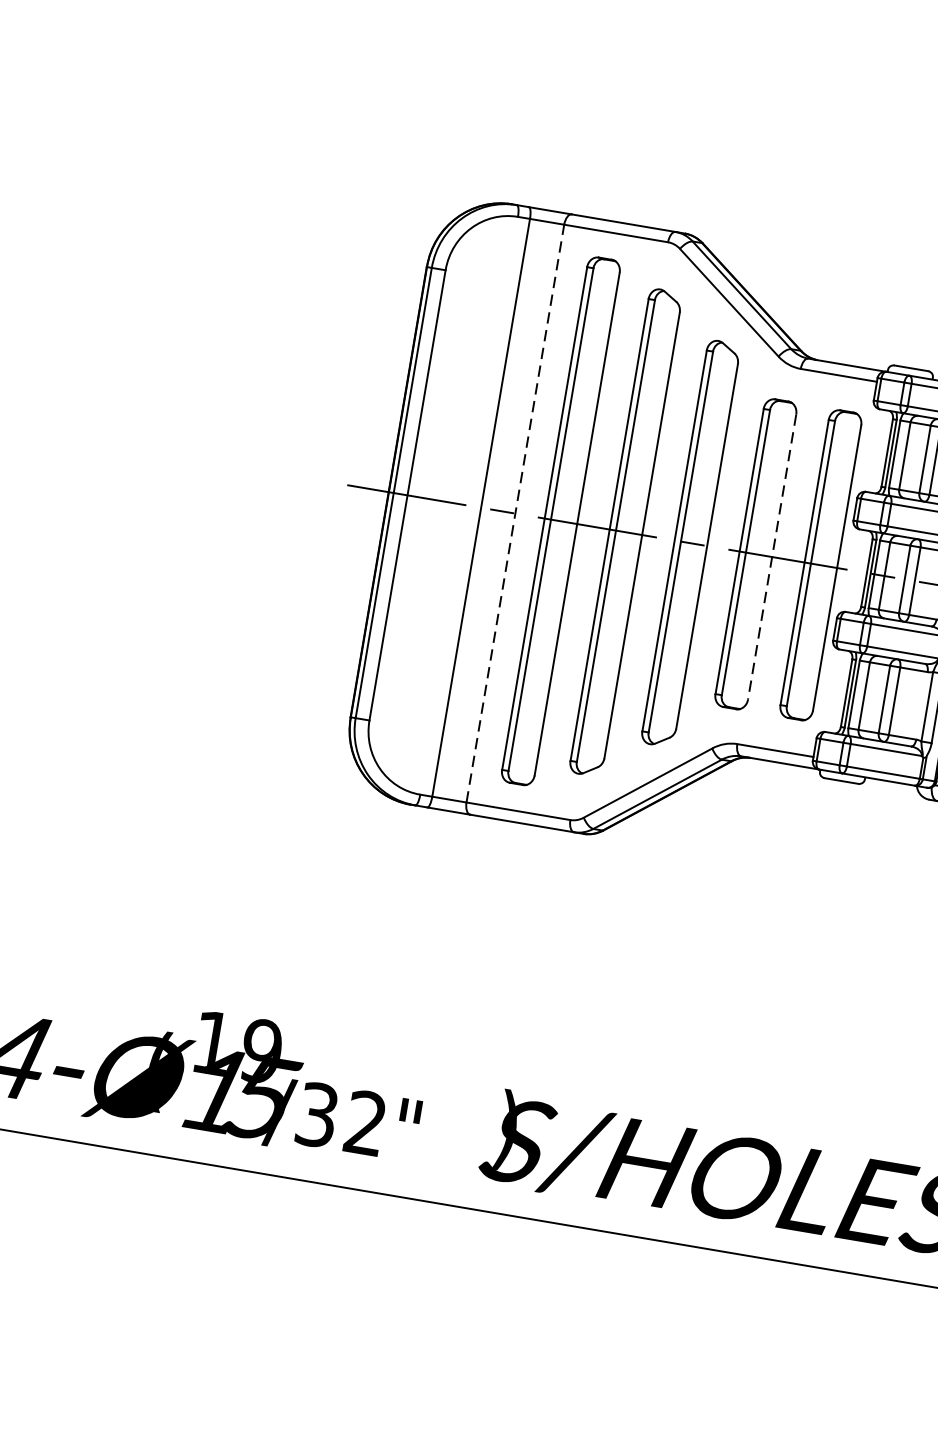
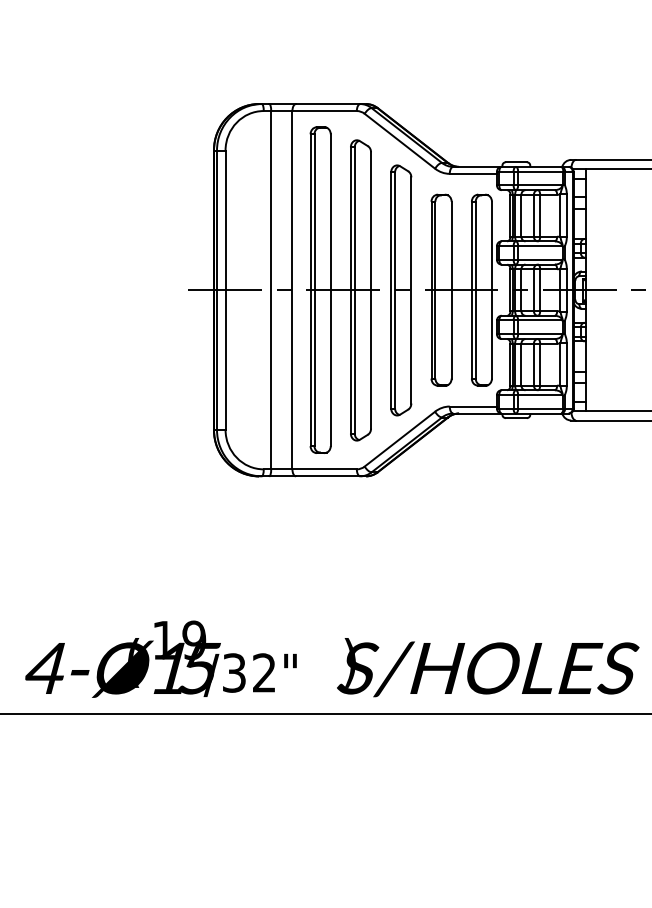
line: (515, 512) -> (292, 289), dashed -> solid
line: (771, 557) -> (451, 290), dashed -> solid

